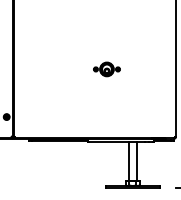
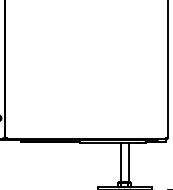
part: (106, 69) -> (98, 70), removed

